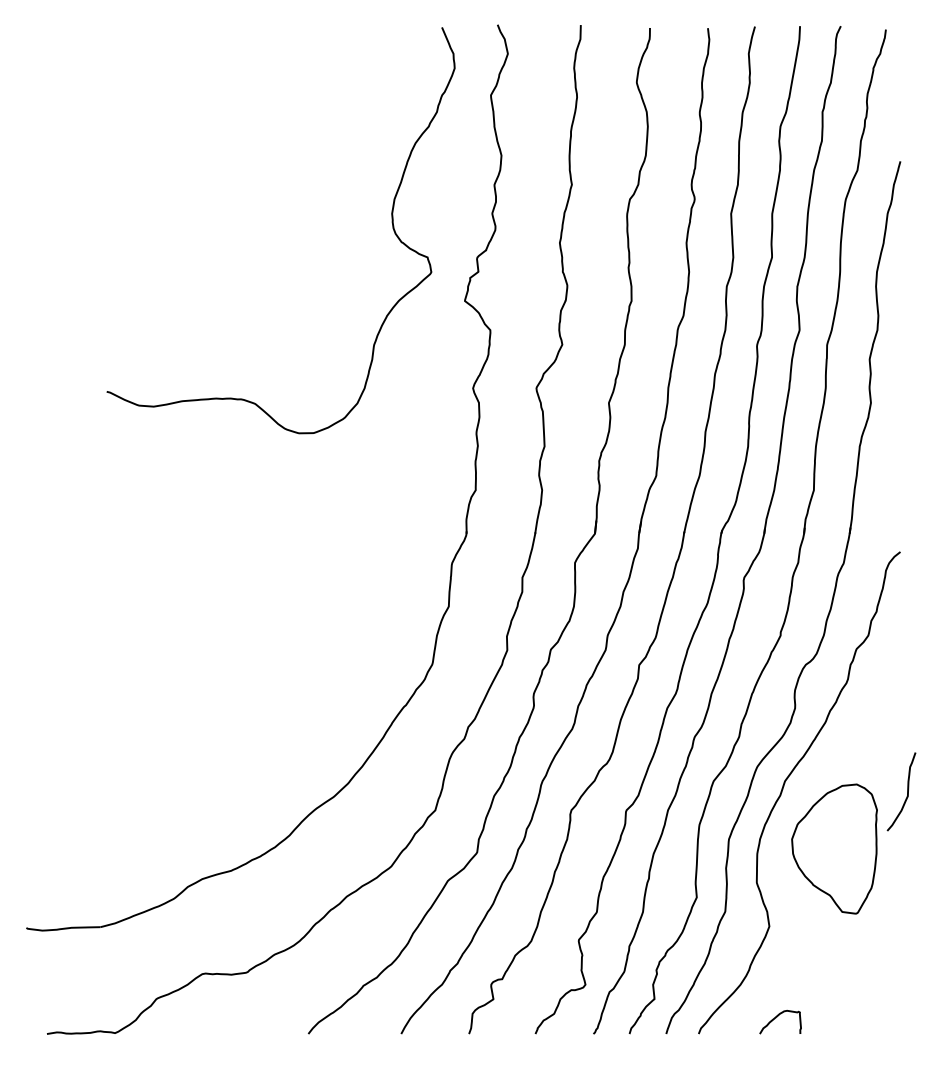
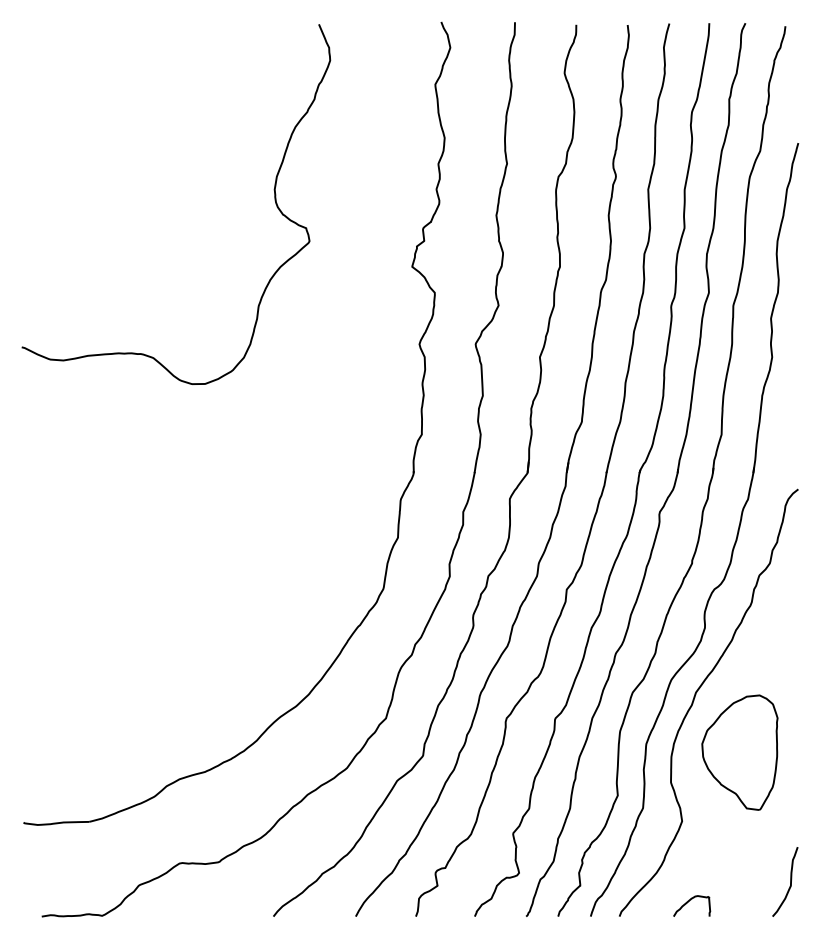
curve: (390, 214) -> (273, 190), moved
curve: (907, 791) -> (790, 881), moved

